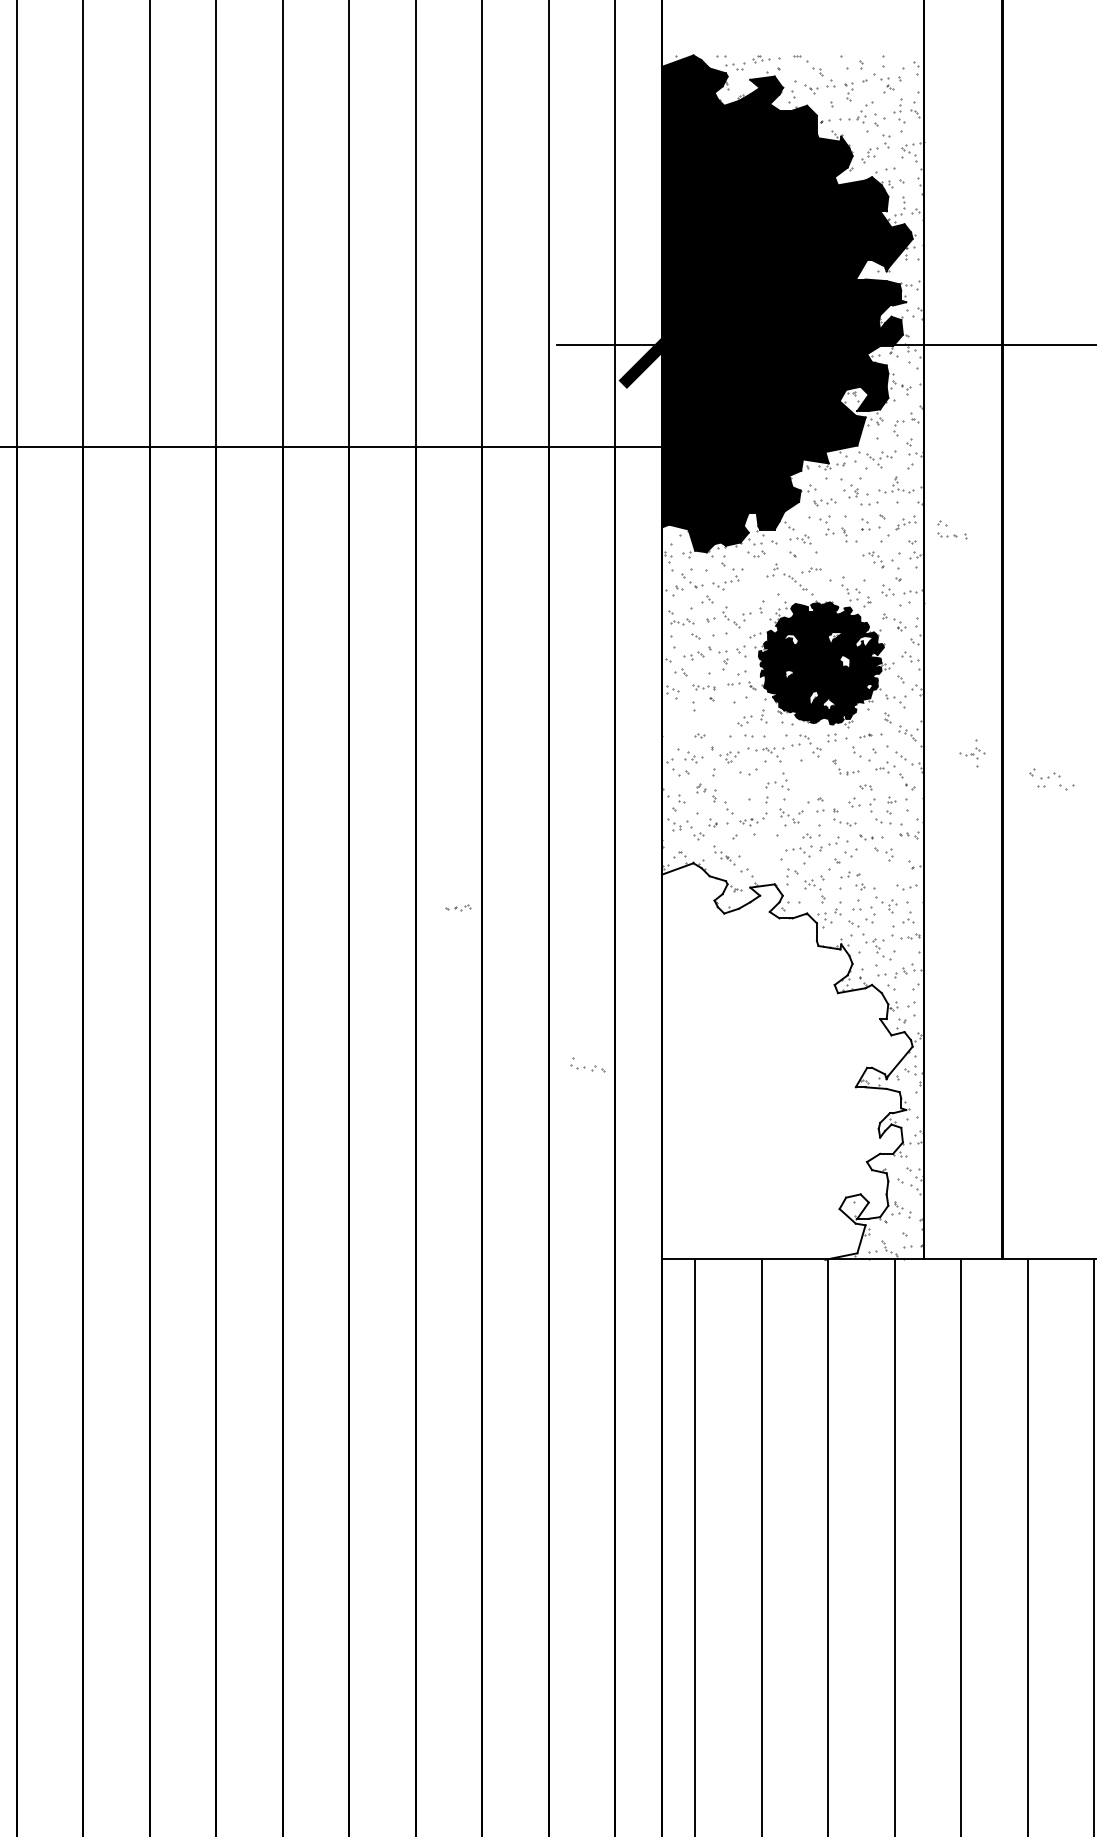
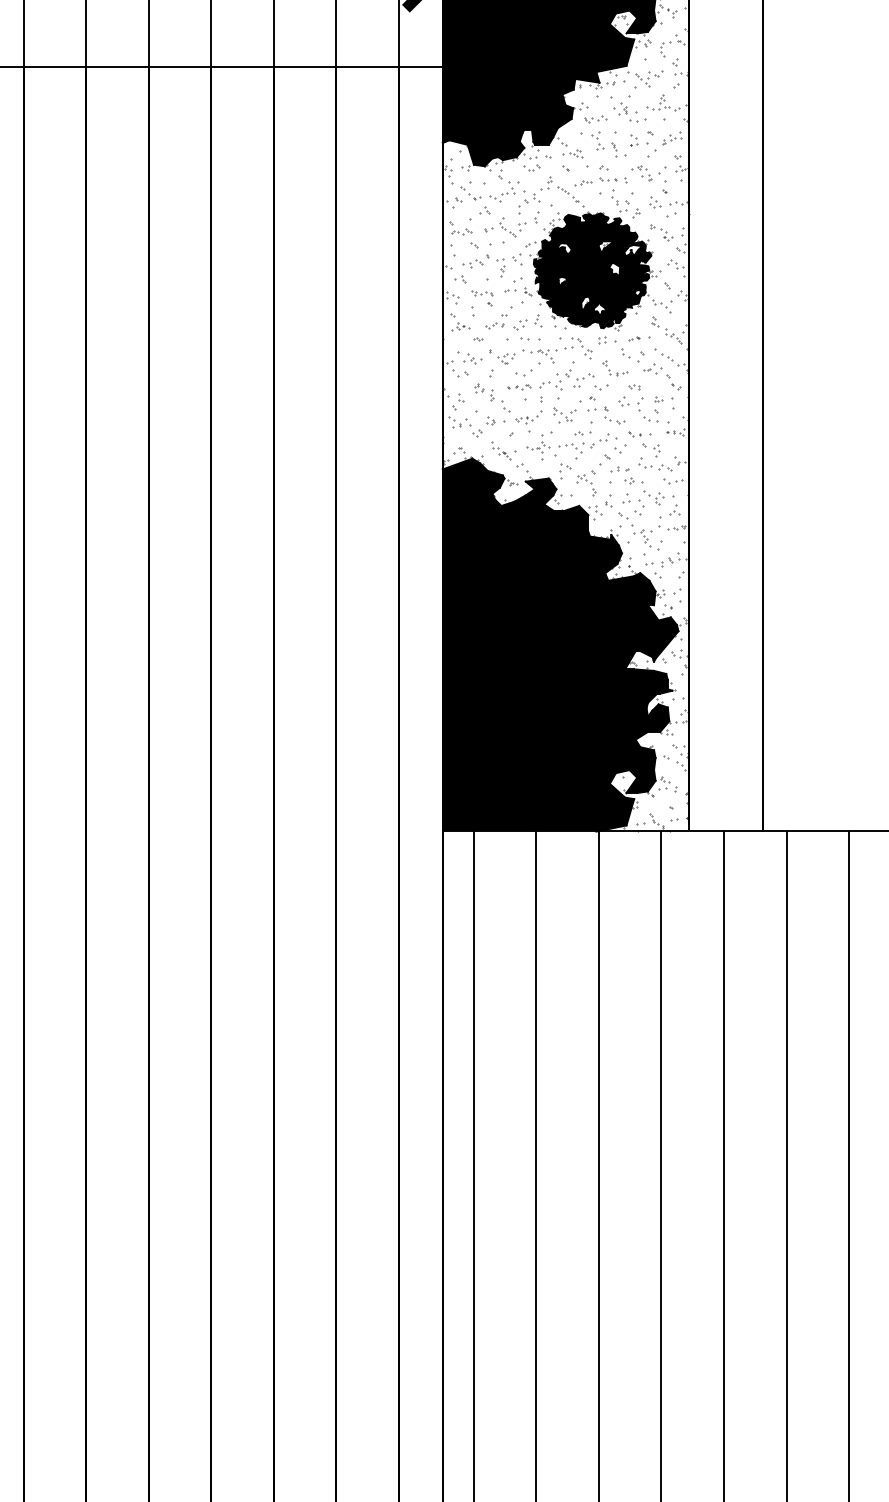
part: (952, 529) -> (613, 174), moved
part: (754, 590) -> (529, 202), added
part: (718, 717) -> (495, 321), added
part: (680, 718) -> (460, 322), added
part: (972, 753) -> (538, 447), moved
part: (1051, 779) -> (586, 379), moved
part: (458, 907) -> (519, 386), moved
fill: (787, 1060) -> (560, 644), added
part: (587, 1064) -> (654, 463), moved

